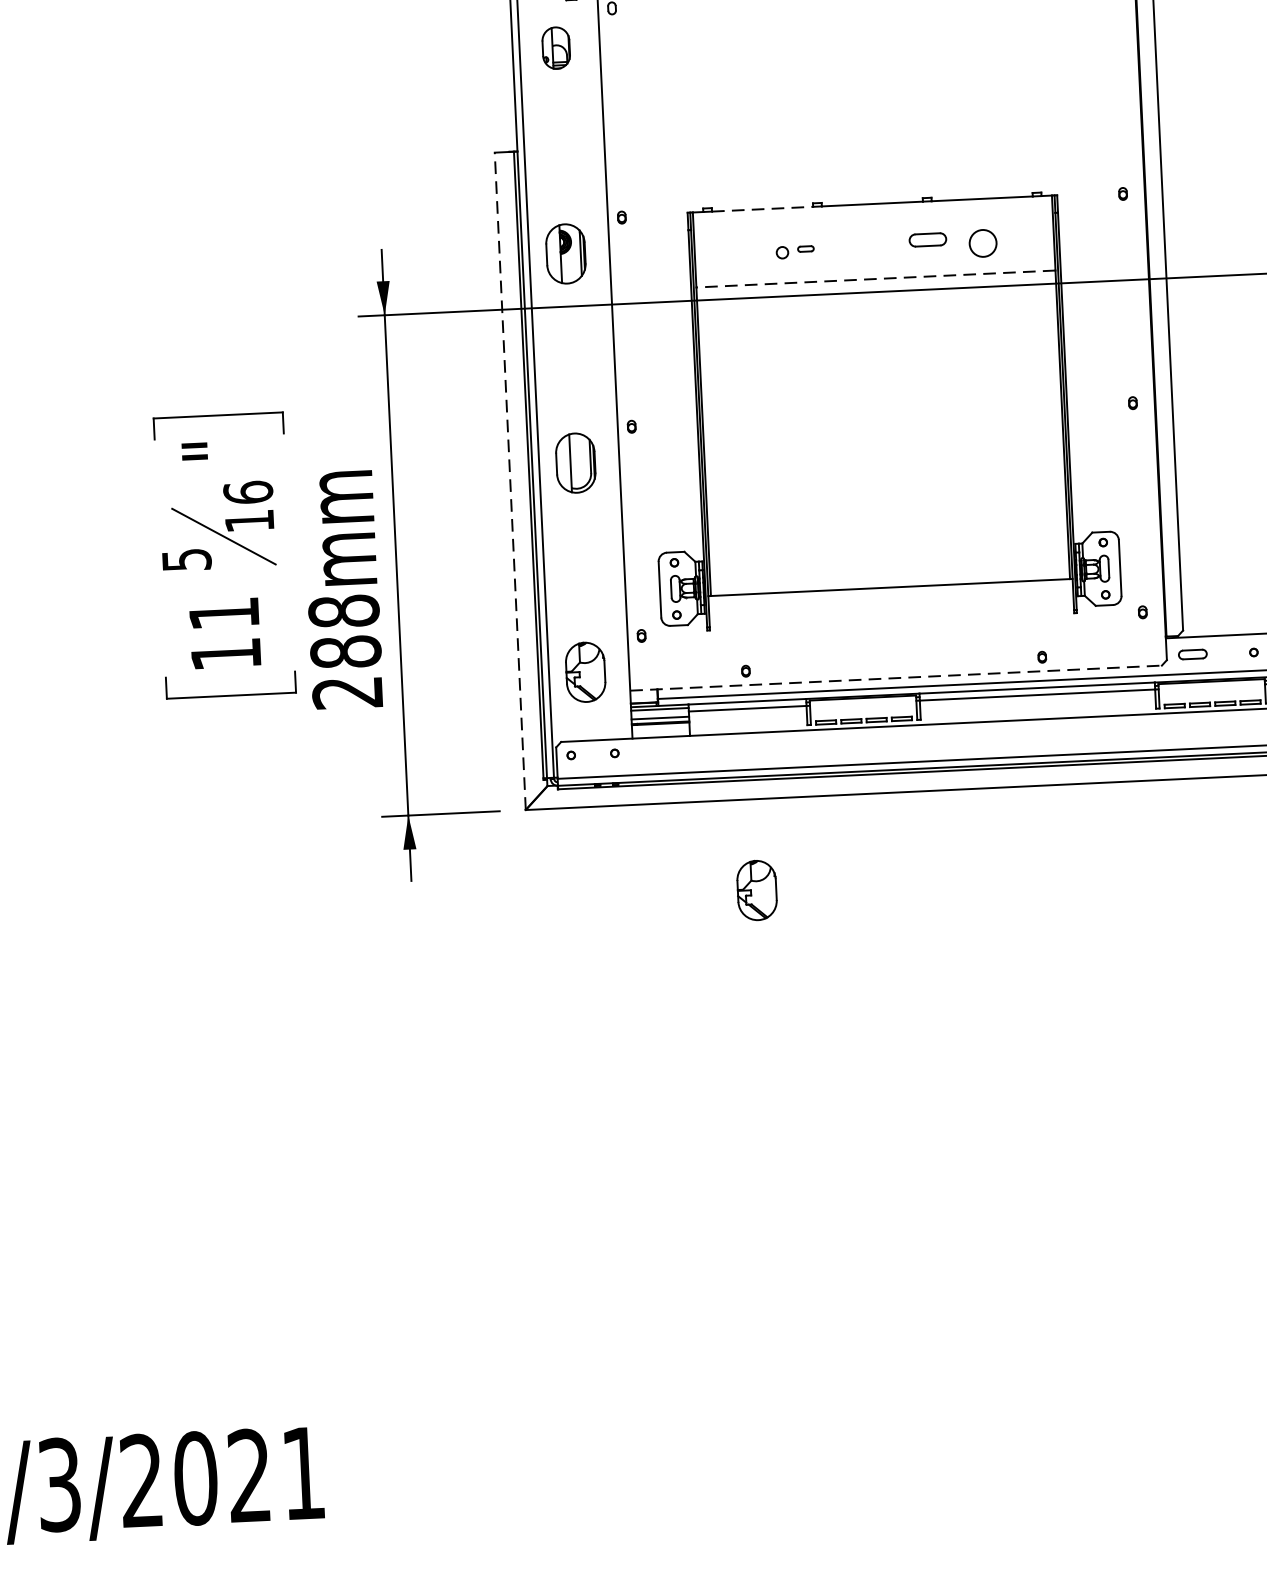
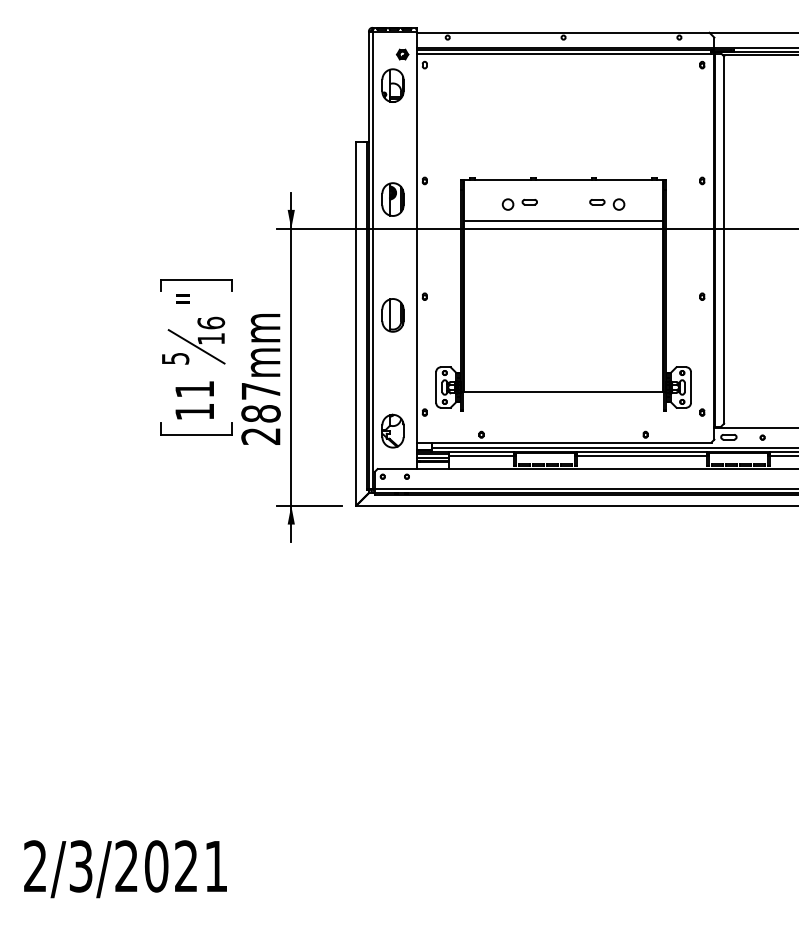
part: (555, 47) -> (392, 85), size x1.43
line: (762, 208) -> (502, 179), dashed -> solid
part: (953, 244) -> (607, 204), size x0.71
part: (794, 252) -> (519, 204), size x1.67
line: (875, 279) -> (563, 221), dashed -> solid
line: (510, 480) -> (356, 323), dashed -> solid
text: (343, 611) -> (260, 391), 288mm -> 287mm
line: (896, 678) -> (564, 442), dashed -> solid
part: (756, 889) -> (481, 555), removed

